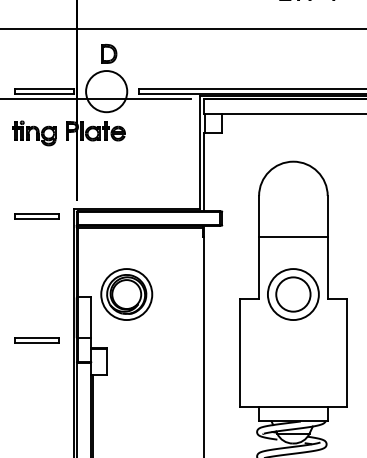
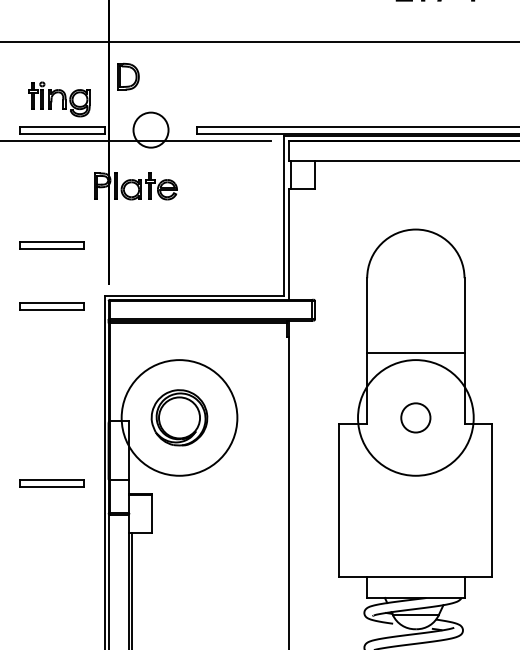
part: (109, 53) -> (128, 76), moved
circle: (106, 91) -> (150, 129), size x0.6
part: (34, 133) -> (59, 99), moved
part: (36, 172) -> (51, 245), added
line: (293, 237) -> (415, 352), moved
circle: (126, 294) -> (179, 417), size x1.6
circle: (293, 294) -> (415, 417), size x0.6
circle: (293, 294) -> (415, 417), size x1.6

